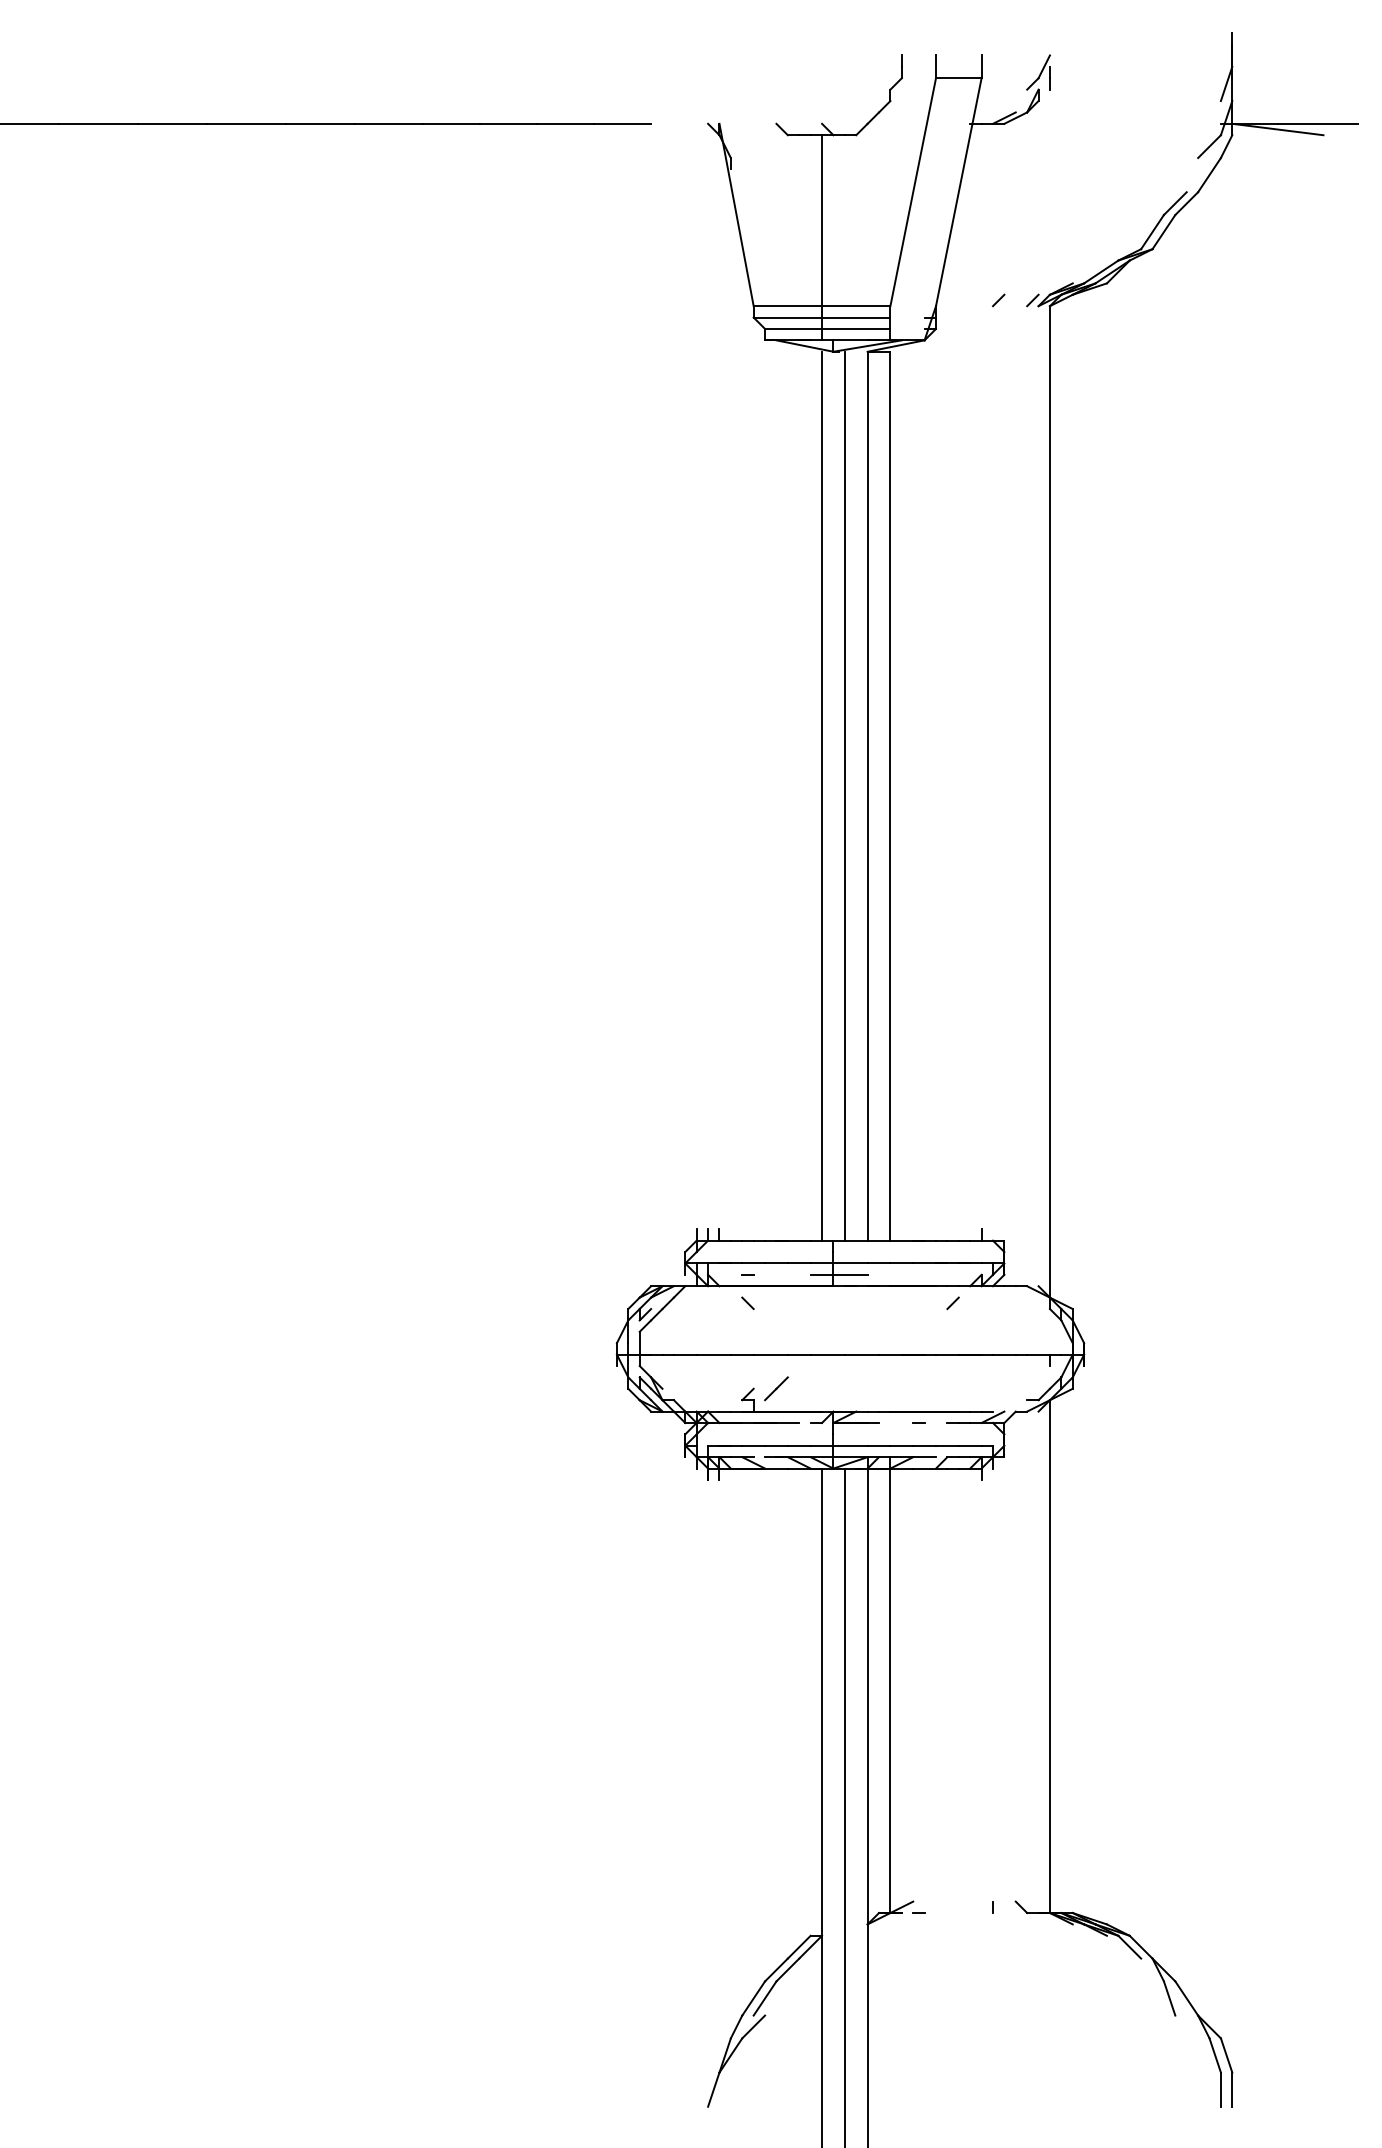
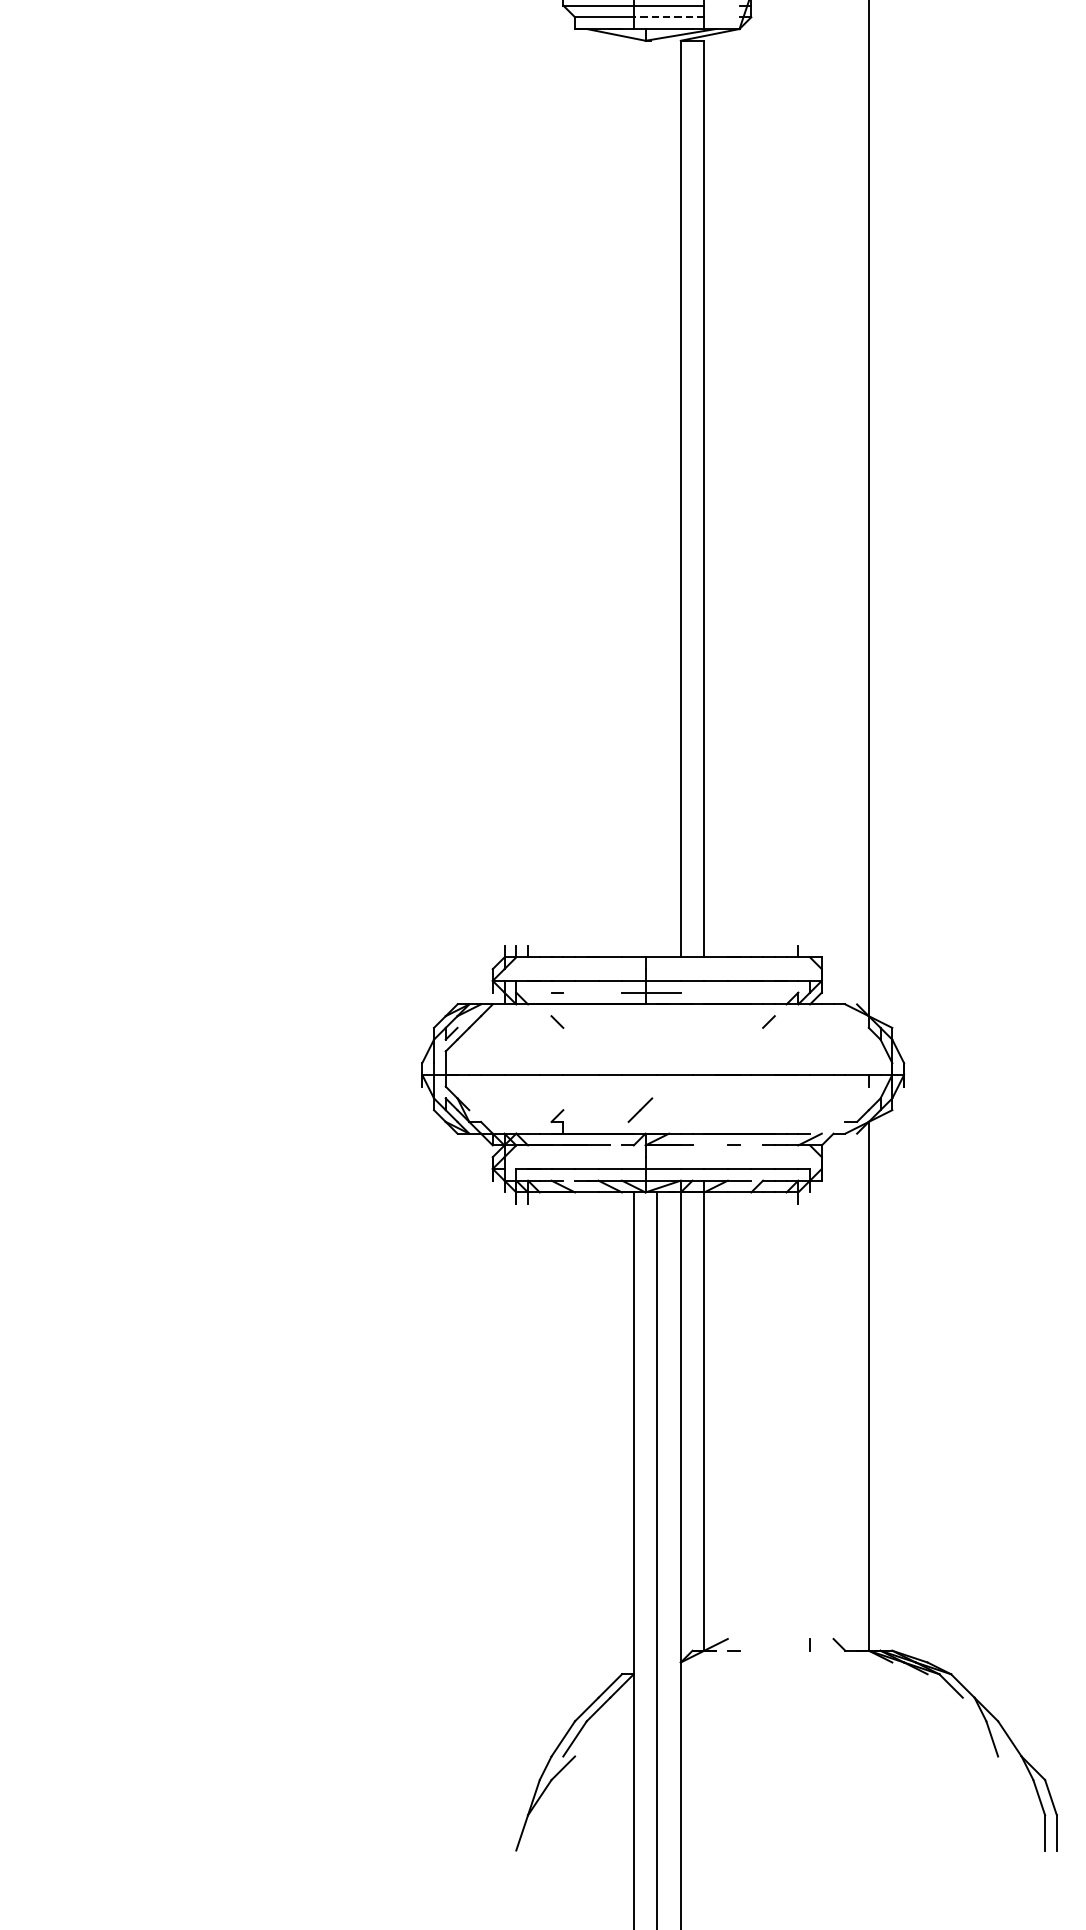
line: (855, 328) -> (668, 16), solid -> dashed
line: (822, 795) -> (634, 498), removed
line: (844, 795) -> (656, 498), removed
line: (776, 1388) -> (640, 1109), moved

